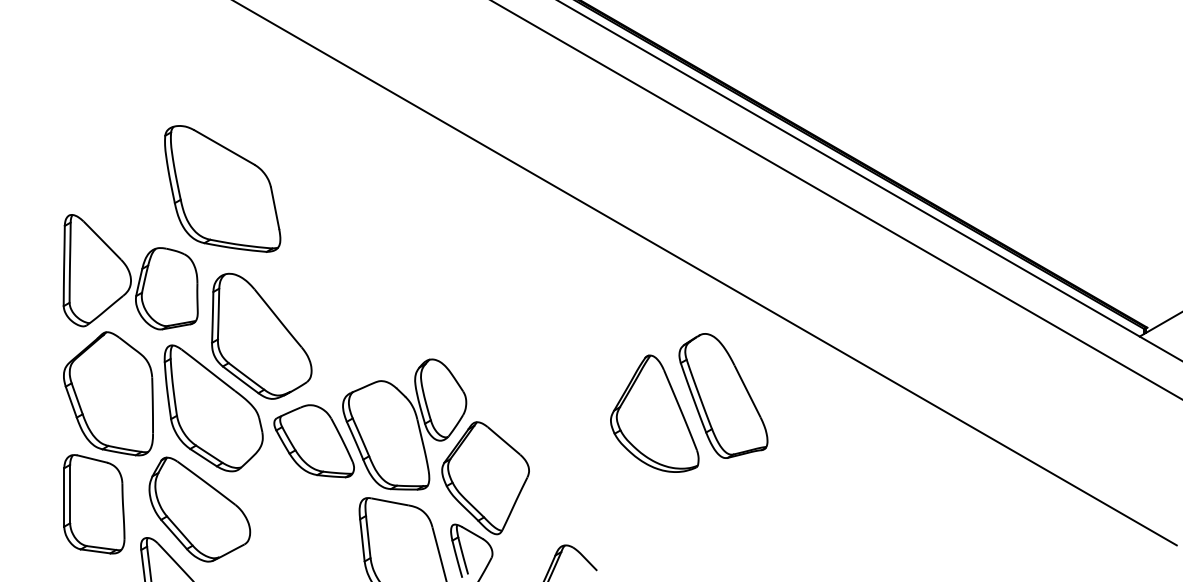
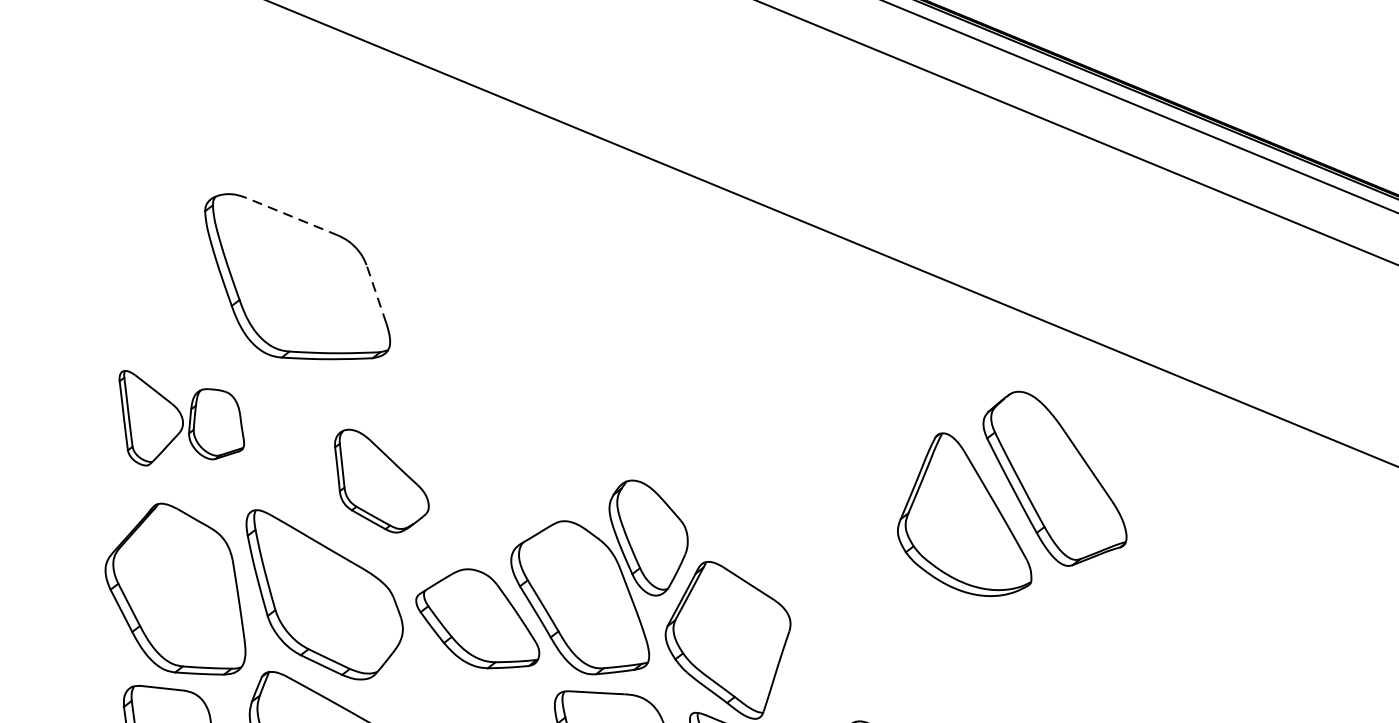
line: (224, 147) -> (292, 216), solid -> dashed
line: (275, 207) -> (376, 292), solid -> dashed
part: (130, 272) -> (181, 413), size x0.6
part: (261, 335) -> (381, 478), size x0.6

